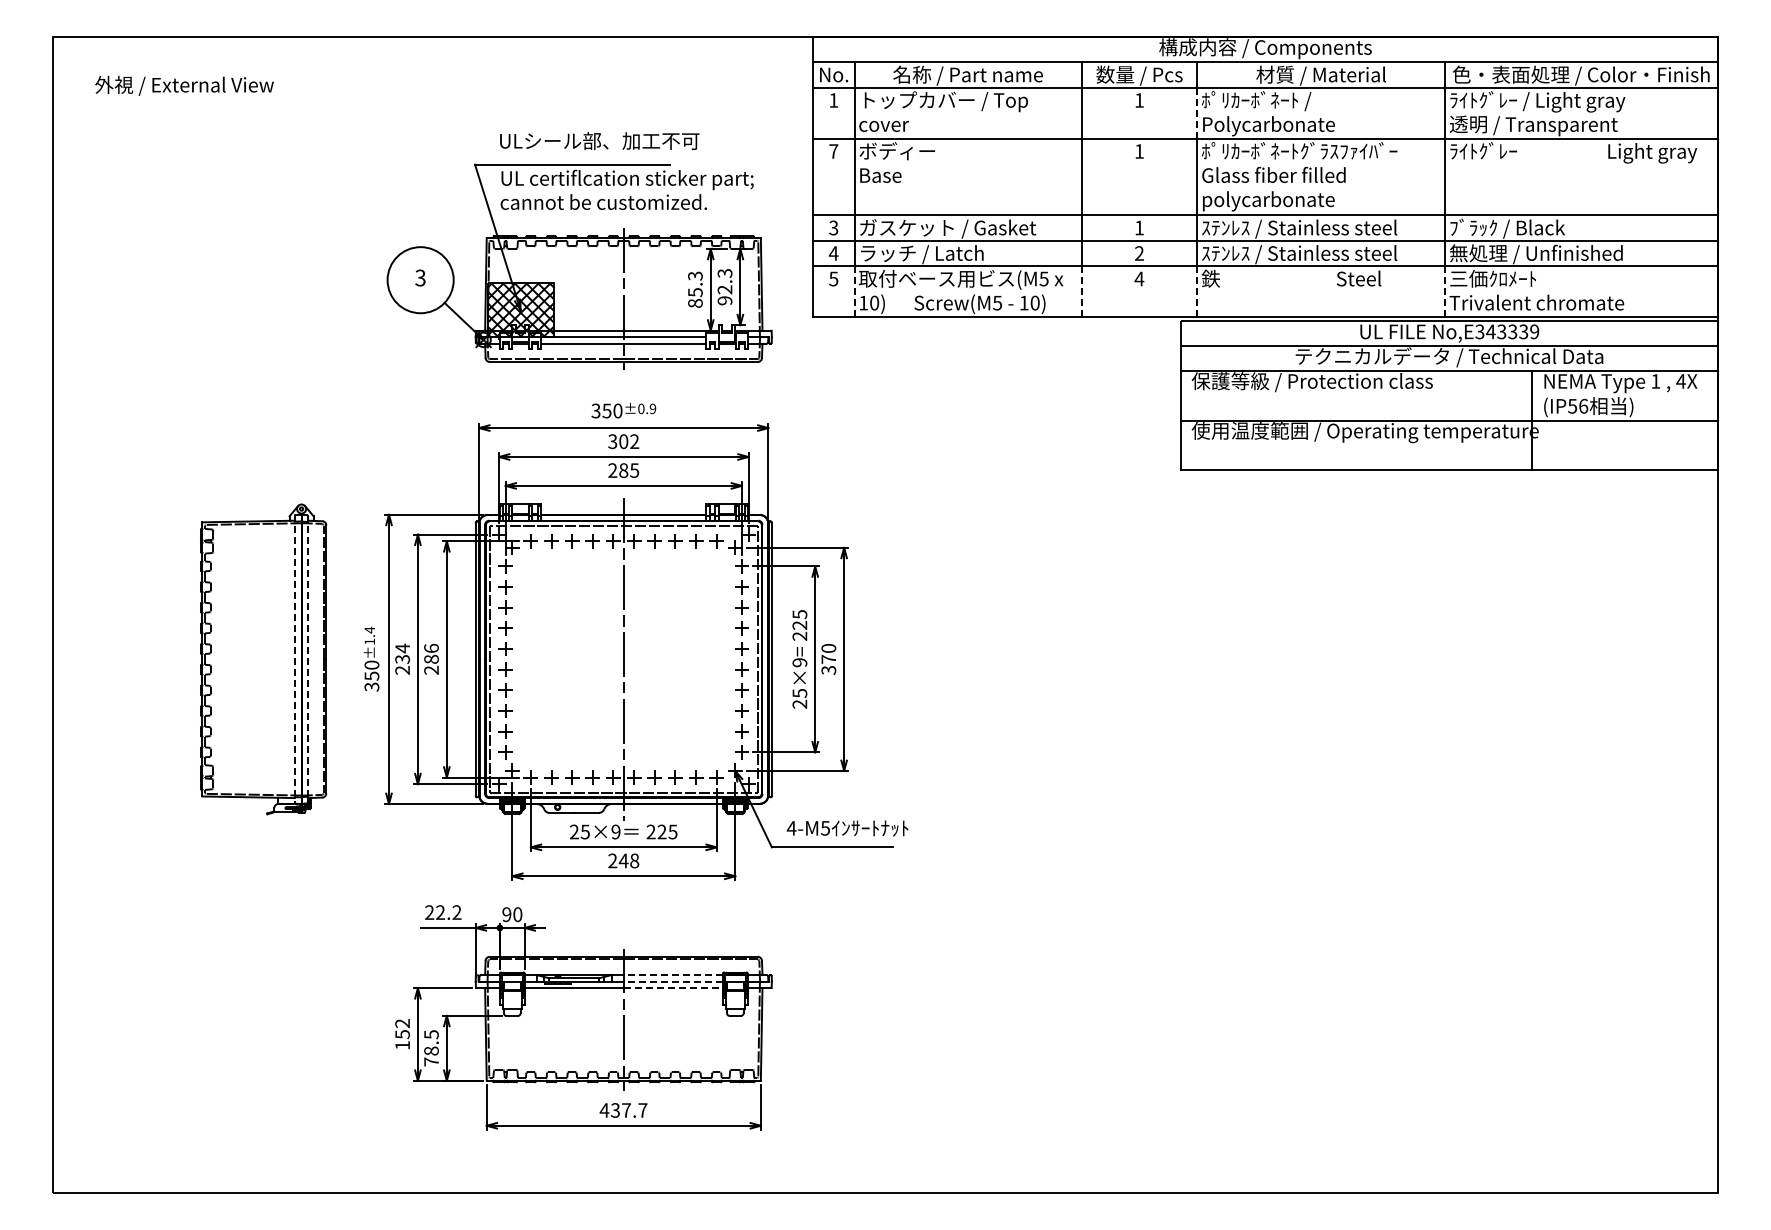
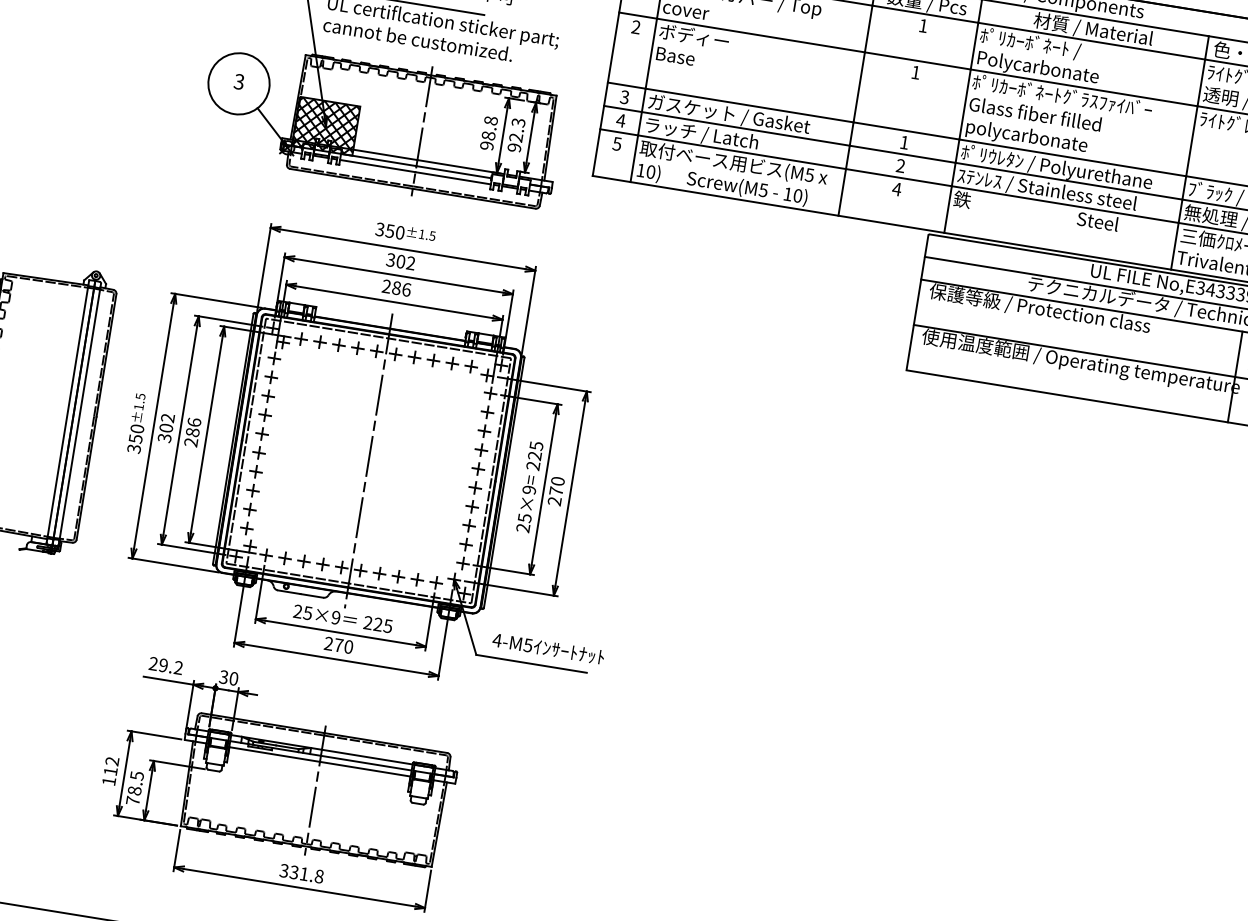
line: (1197, 113) -> (974, 46), dashed -> solid
text: (833, 151) -> (635, 27), 7 -> 2
text: (1305, 228) -> (1056, 167), ｽﾃﾝﾚｽ / Stainless steel -> ﾎﾟﾘｳﾚﾀﾝ / Polyurethane
text: (695, 289) -> (489, 133), 85.3 -> 98.8
line: (854, 291) -> (634, 158), dashed -> solid
line: (1081, 291) -> (842, 192), dashed -> solid
line: (1197, 291) -> (948, 209), dashed -> solid
line: (1445, 291) -> (1175, 246), dashed -> solid
text: (647, 408) -> (427, 234), ±0.9 -> ±1.5
text: (634, 470) -> (406, 289), 285 -> 286
text: (369, 629) -> (140, 395), ±1.4 -> ±1.5
line: (308, 658) -> (80, 413), dashed -> solid
text: (402, 658) -> (166, 427), 234 -> 302
line: (294, 659) -> (67, 412), dashed -> solid
text: (829, 669) -> (555, 500), 370 -> 270
text: (628, 860) -> (343, 645), 248 -> 270
text: (440, 912) -> (163, 665), 22.2 -> 29.2
text: (506, 914) -> (223, 677), 90 -> 30
line: (673, 975) -> (367, 757), dashed -> solid
line: (673, 981) -> (366, 763), dashed -> solid
line: (673, 988) -> (365, 769), dashed -> solid
text: (402, 1034) -> (110, 771), 152 -> 112
text: (623, 1110) -> (301, 873), 437.7 -> 331.8

